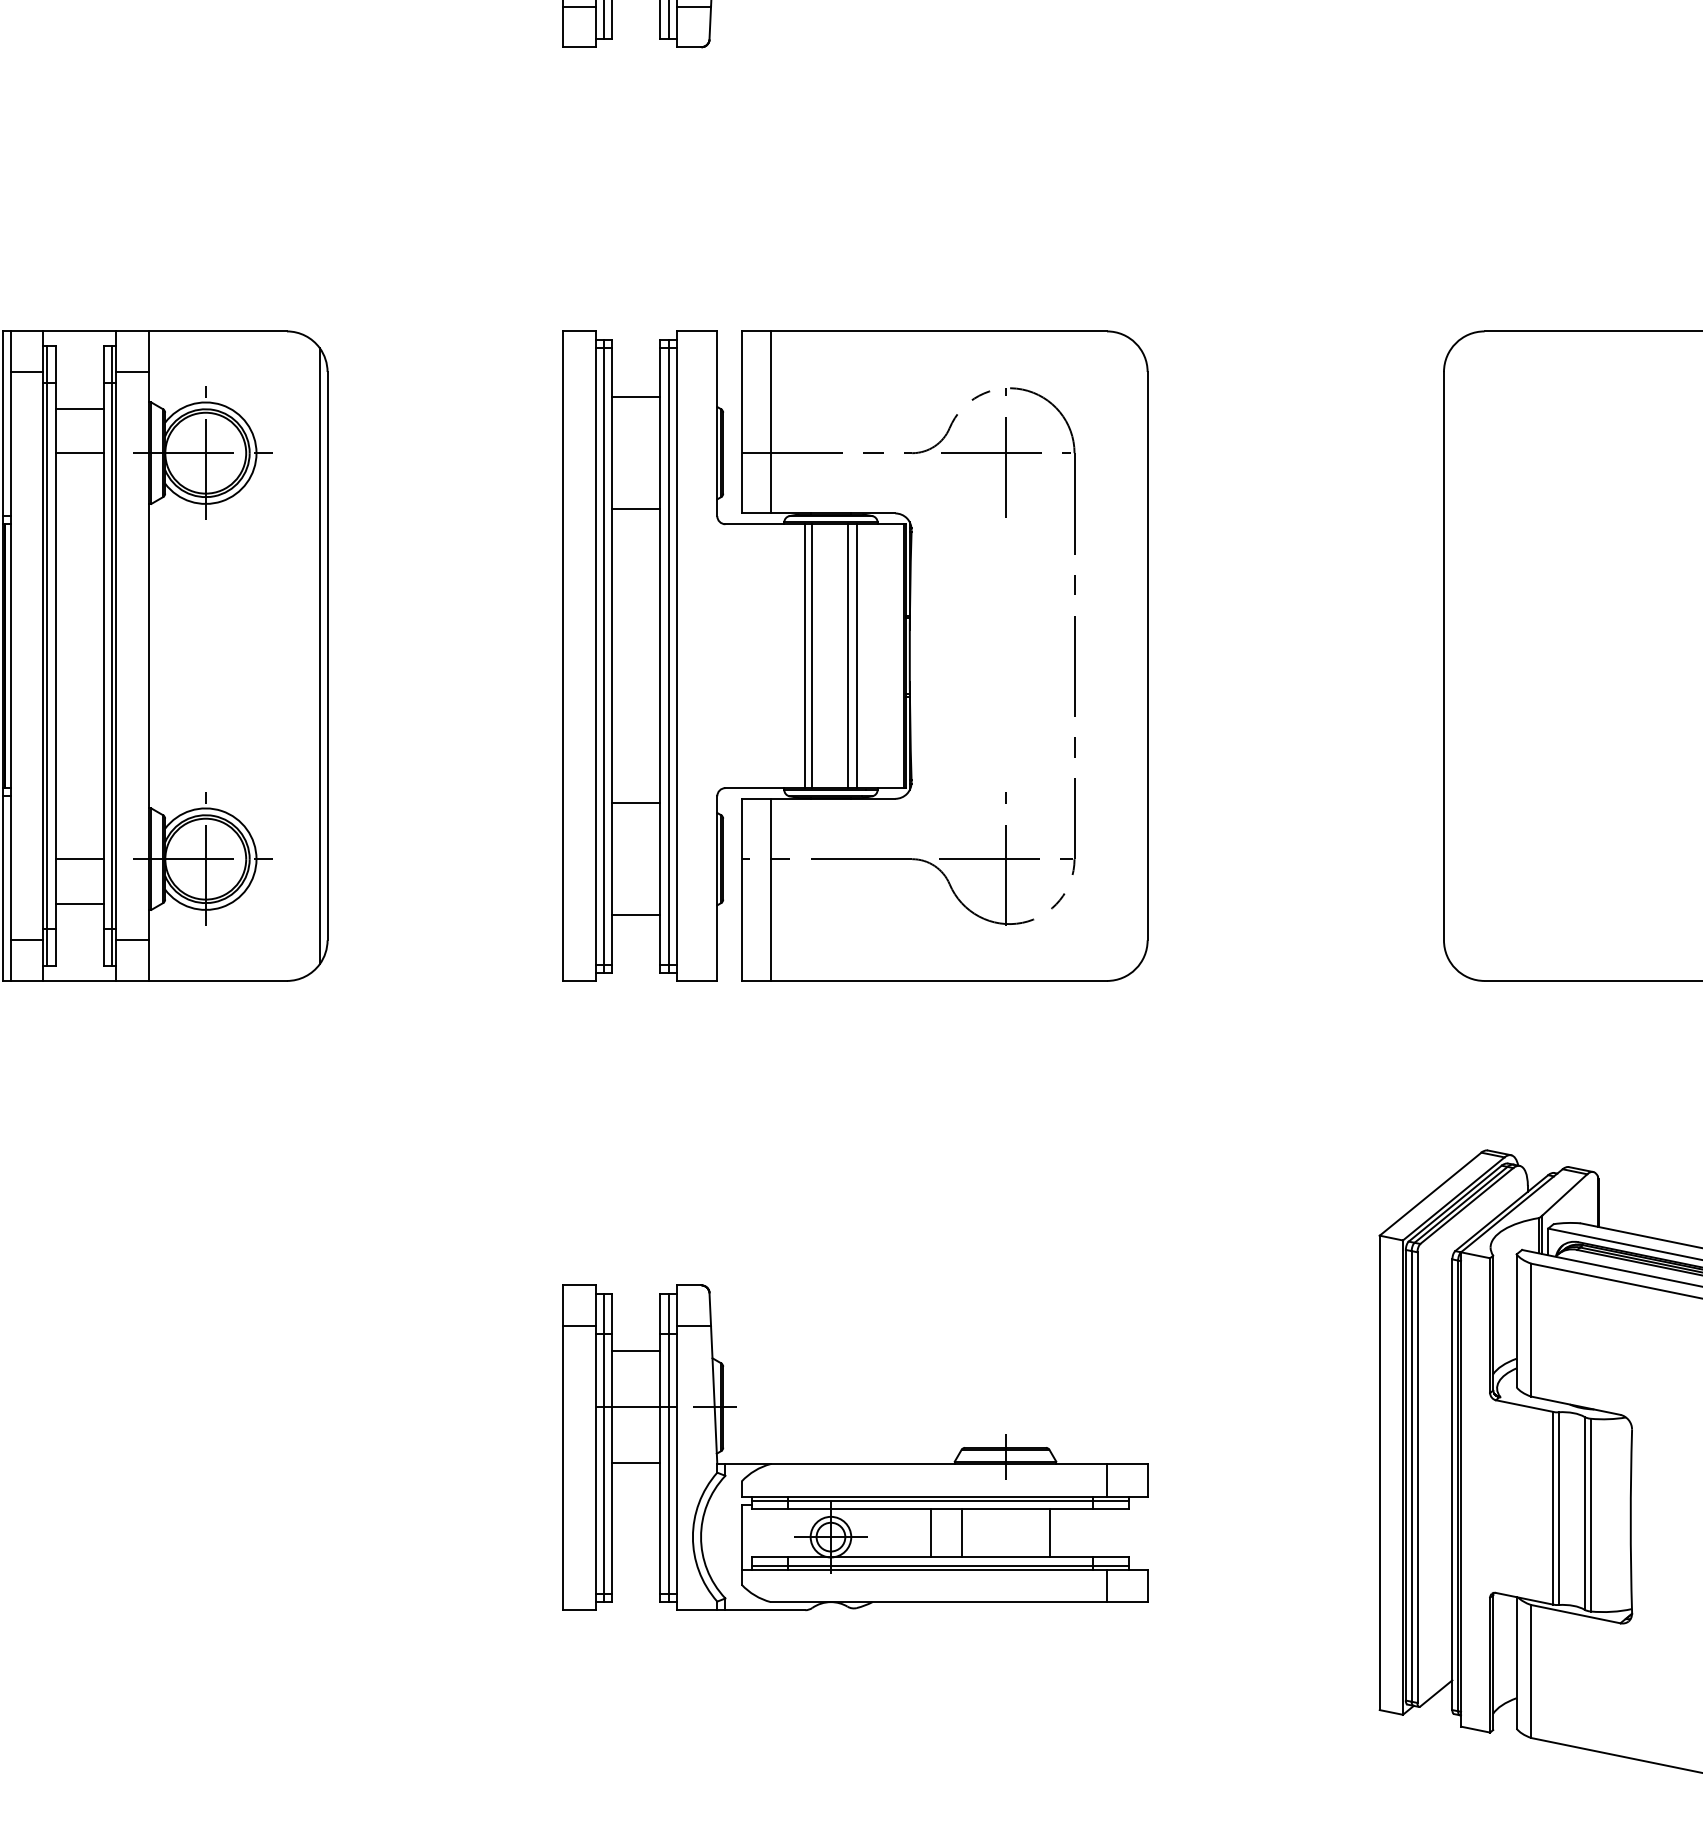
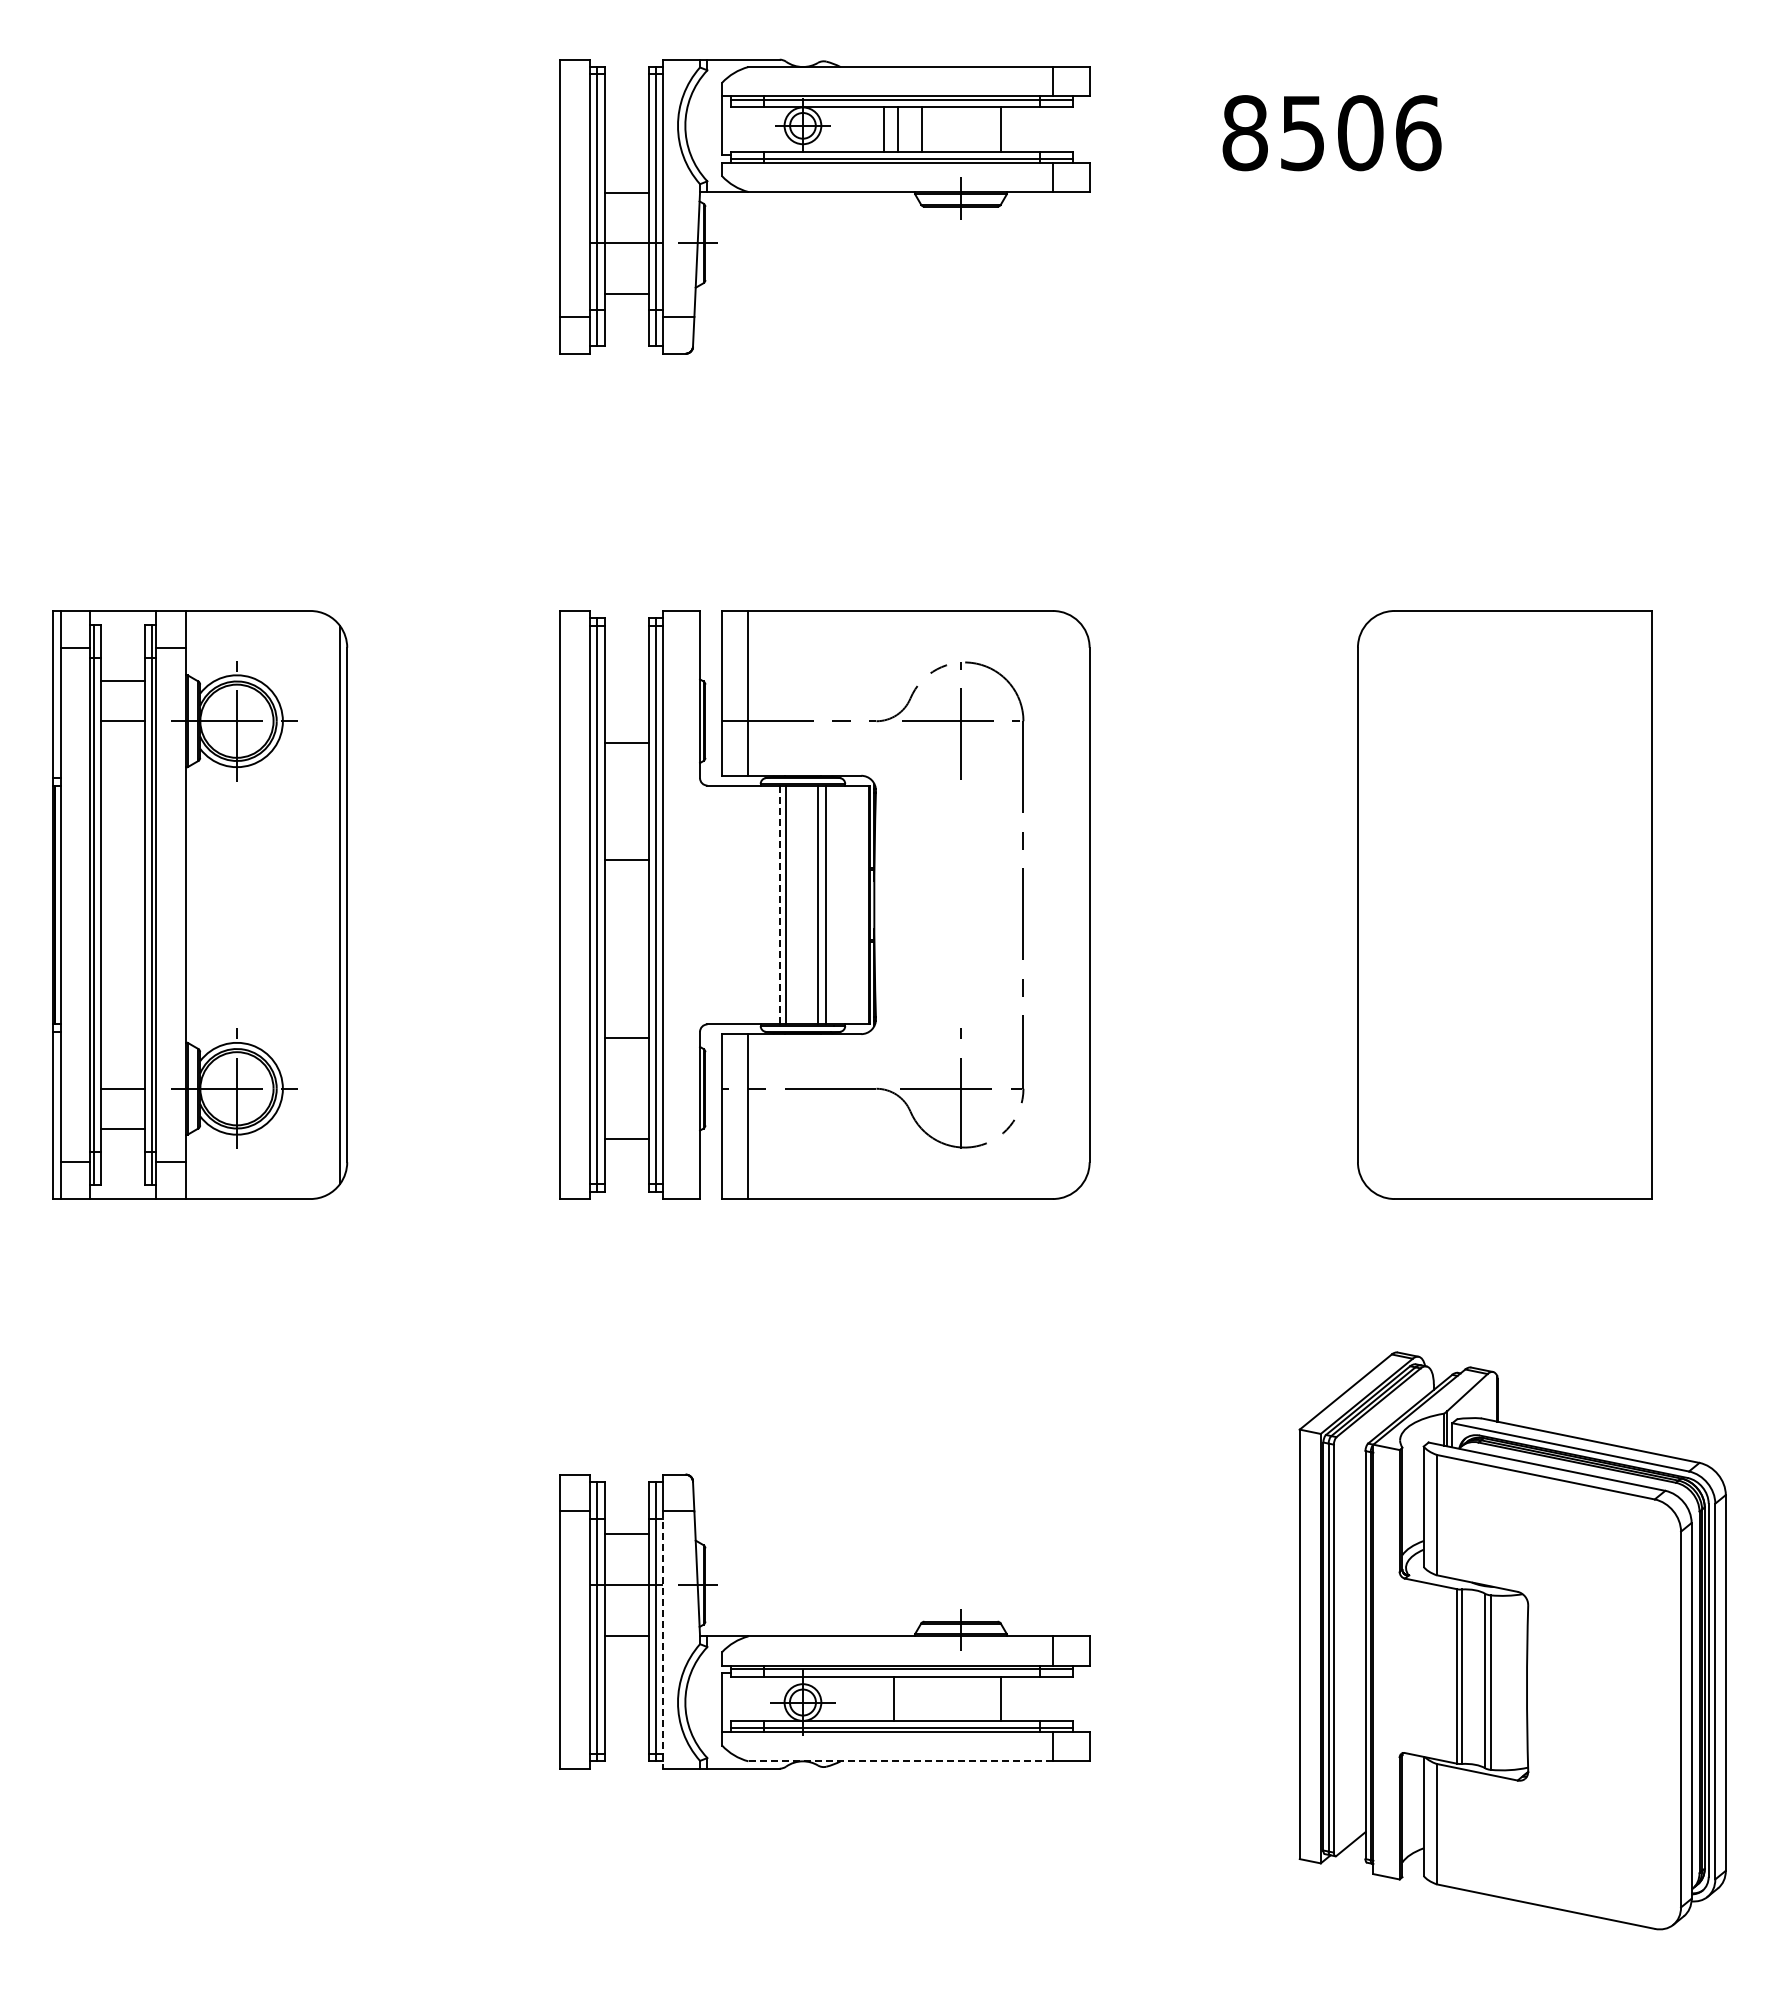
line: (636, 397) -> (626, 742), moved
line: (636, 508) -> (626, 859), moved
line: (805, 656) -> (779, 905), solid -> dashed
line: (676, 1468) -> (663, 1640), solid -> dashed
line: (961, 1532) -> (921, 1698), removed
line: (938, 1602) -> (900, 1761), solid -> dashed

